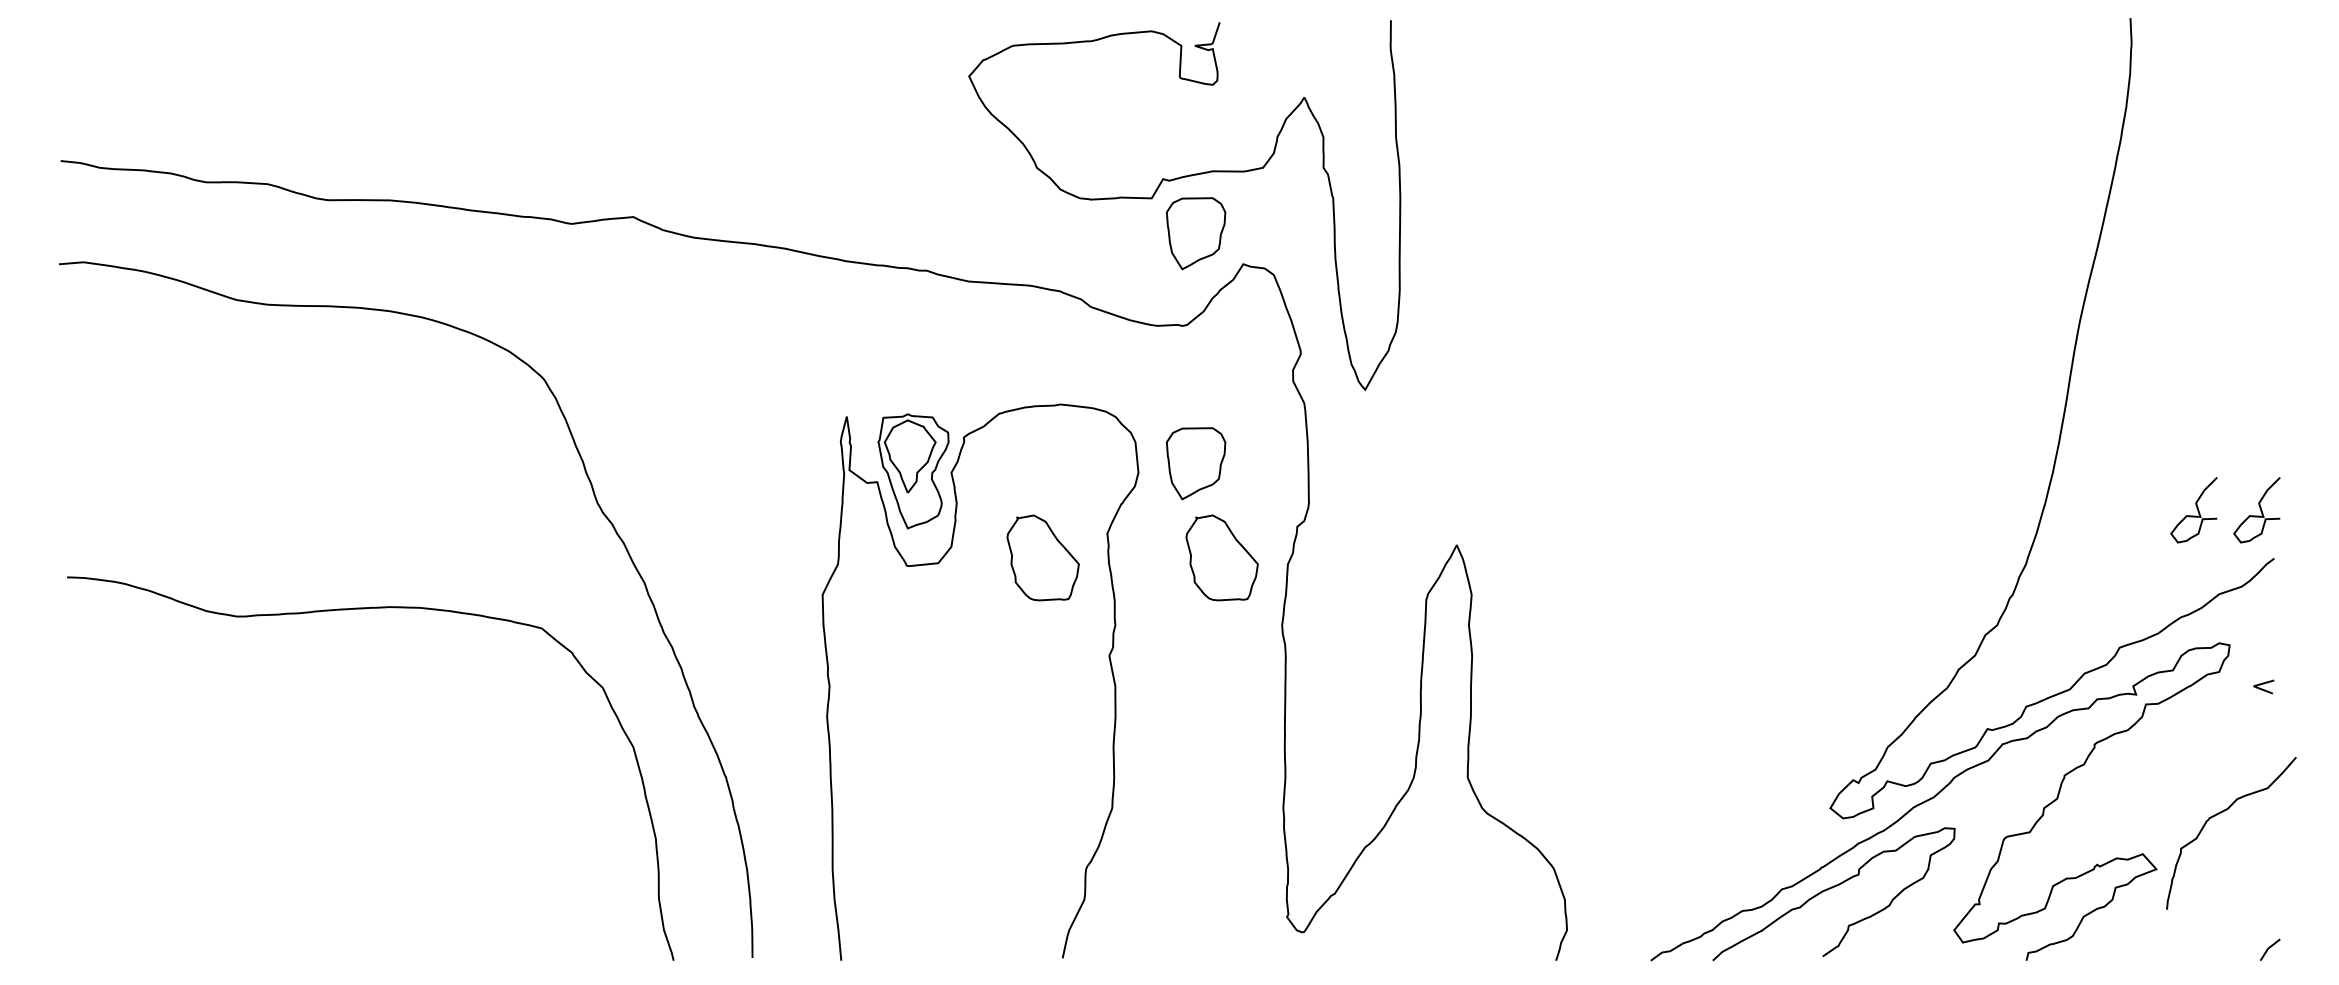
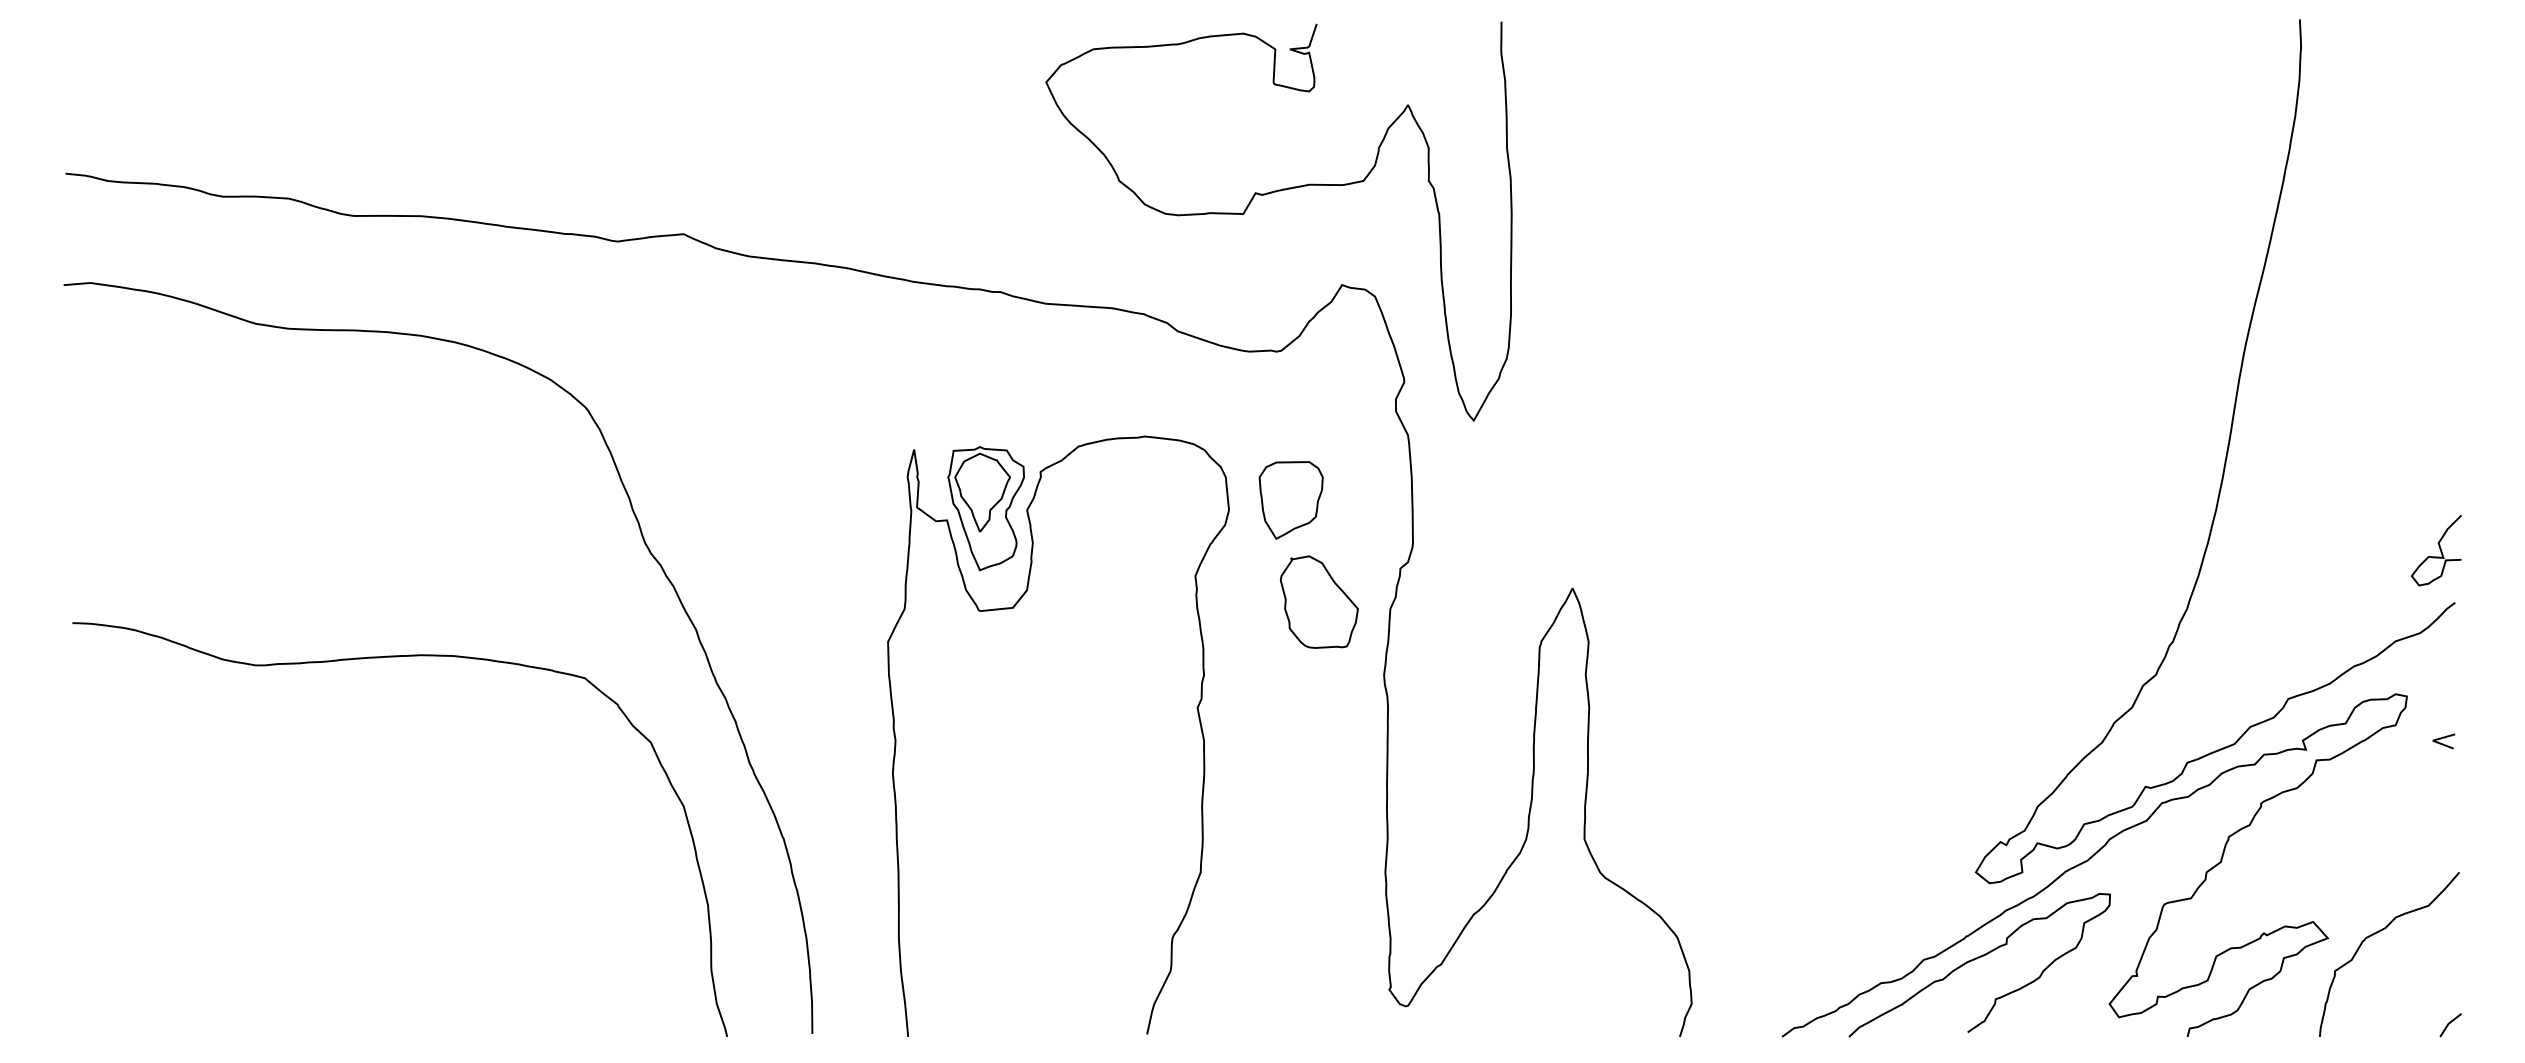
part: (1196, 233) -> (1291, 251), removed
curve: (2196, 508) -> (2371, 548), removed
part: (1042, 557) -> (1125, 601), removed
curve: (2221, 813) -> (2378, 933), moved

